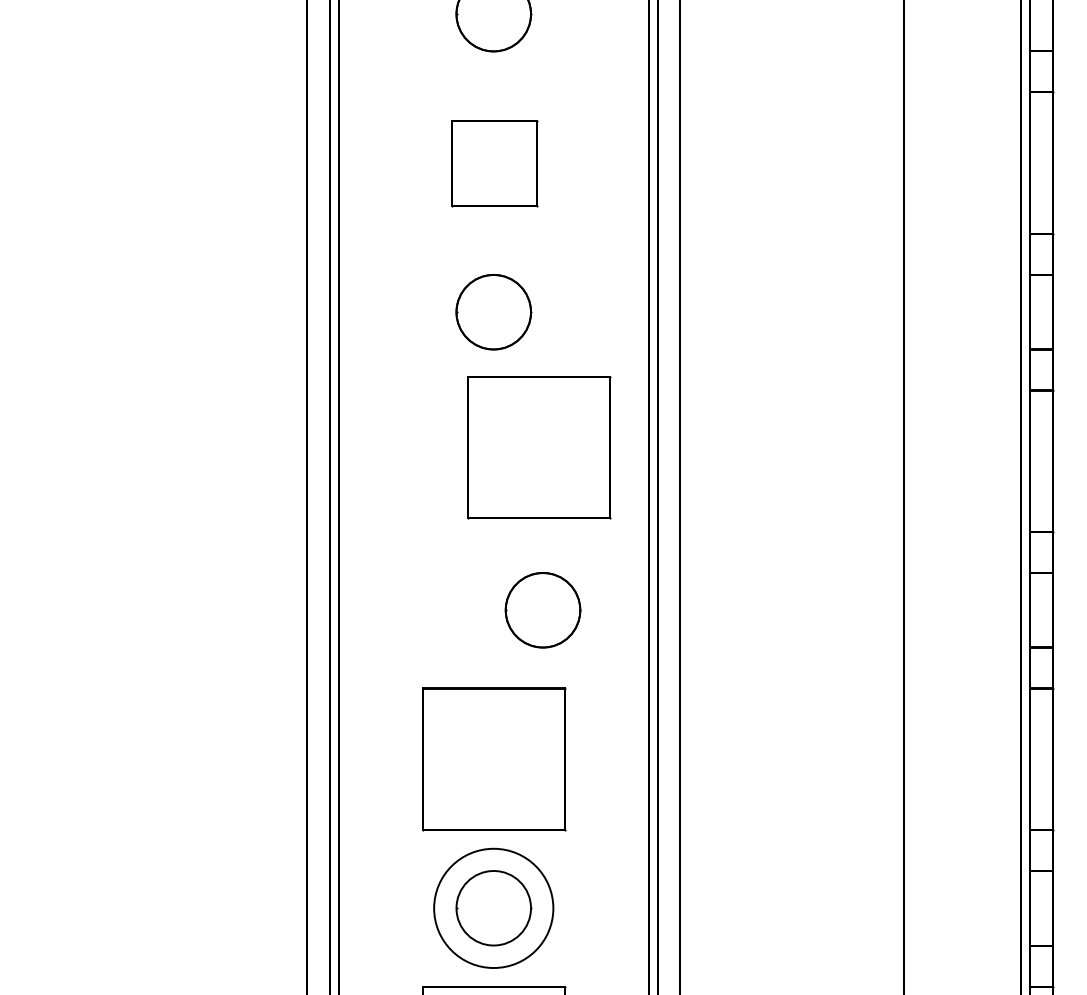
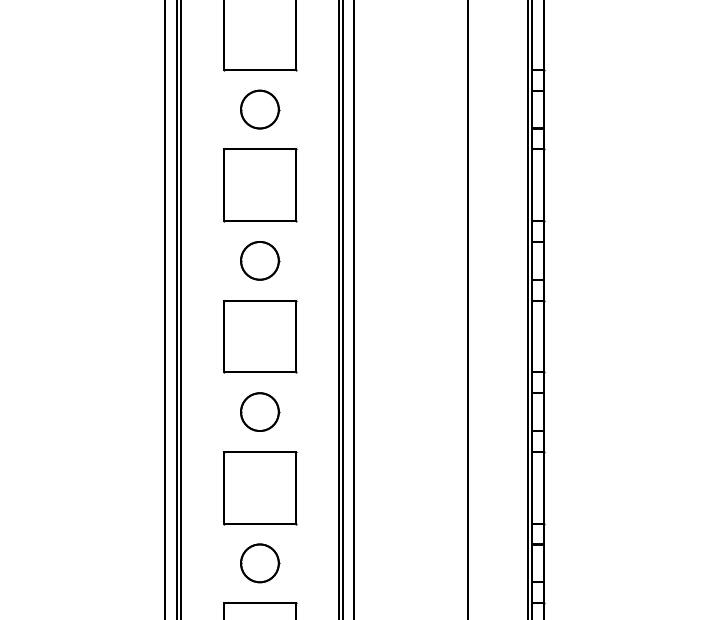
part: (494, 163) -> (260, 185), size x1.67
part: (540, 447) -> (260, 336), moved
part: (544, 609) -> (260, 411), moved
circle: (492, 908) -> (259, 563), size x0.62

